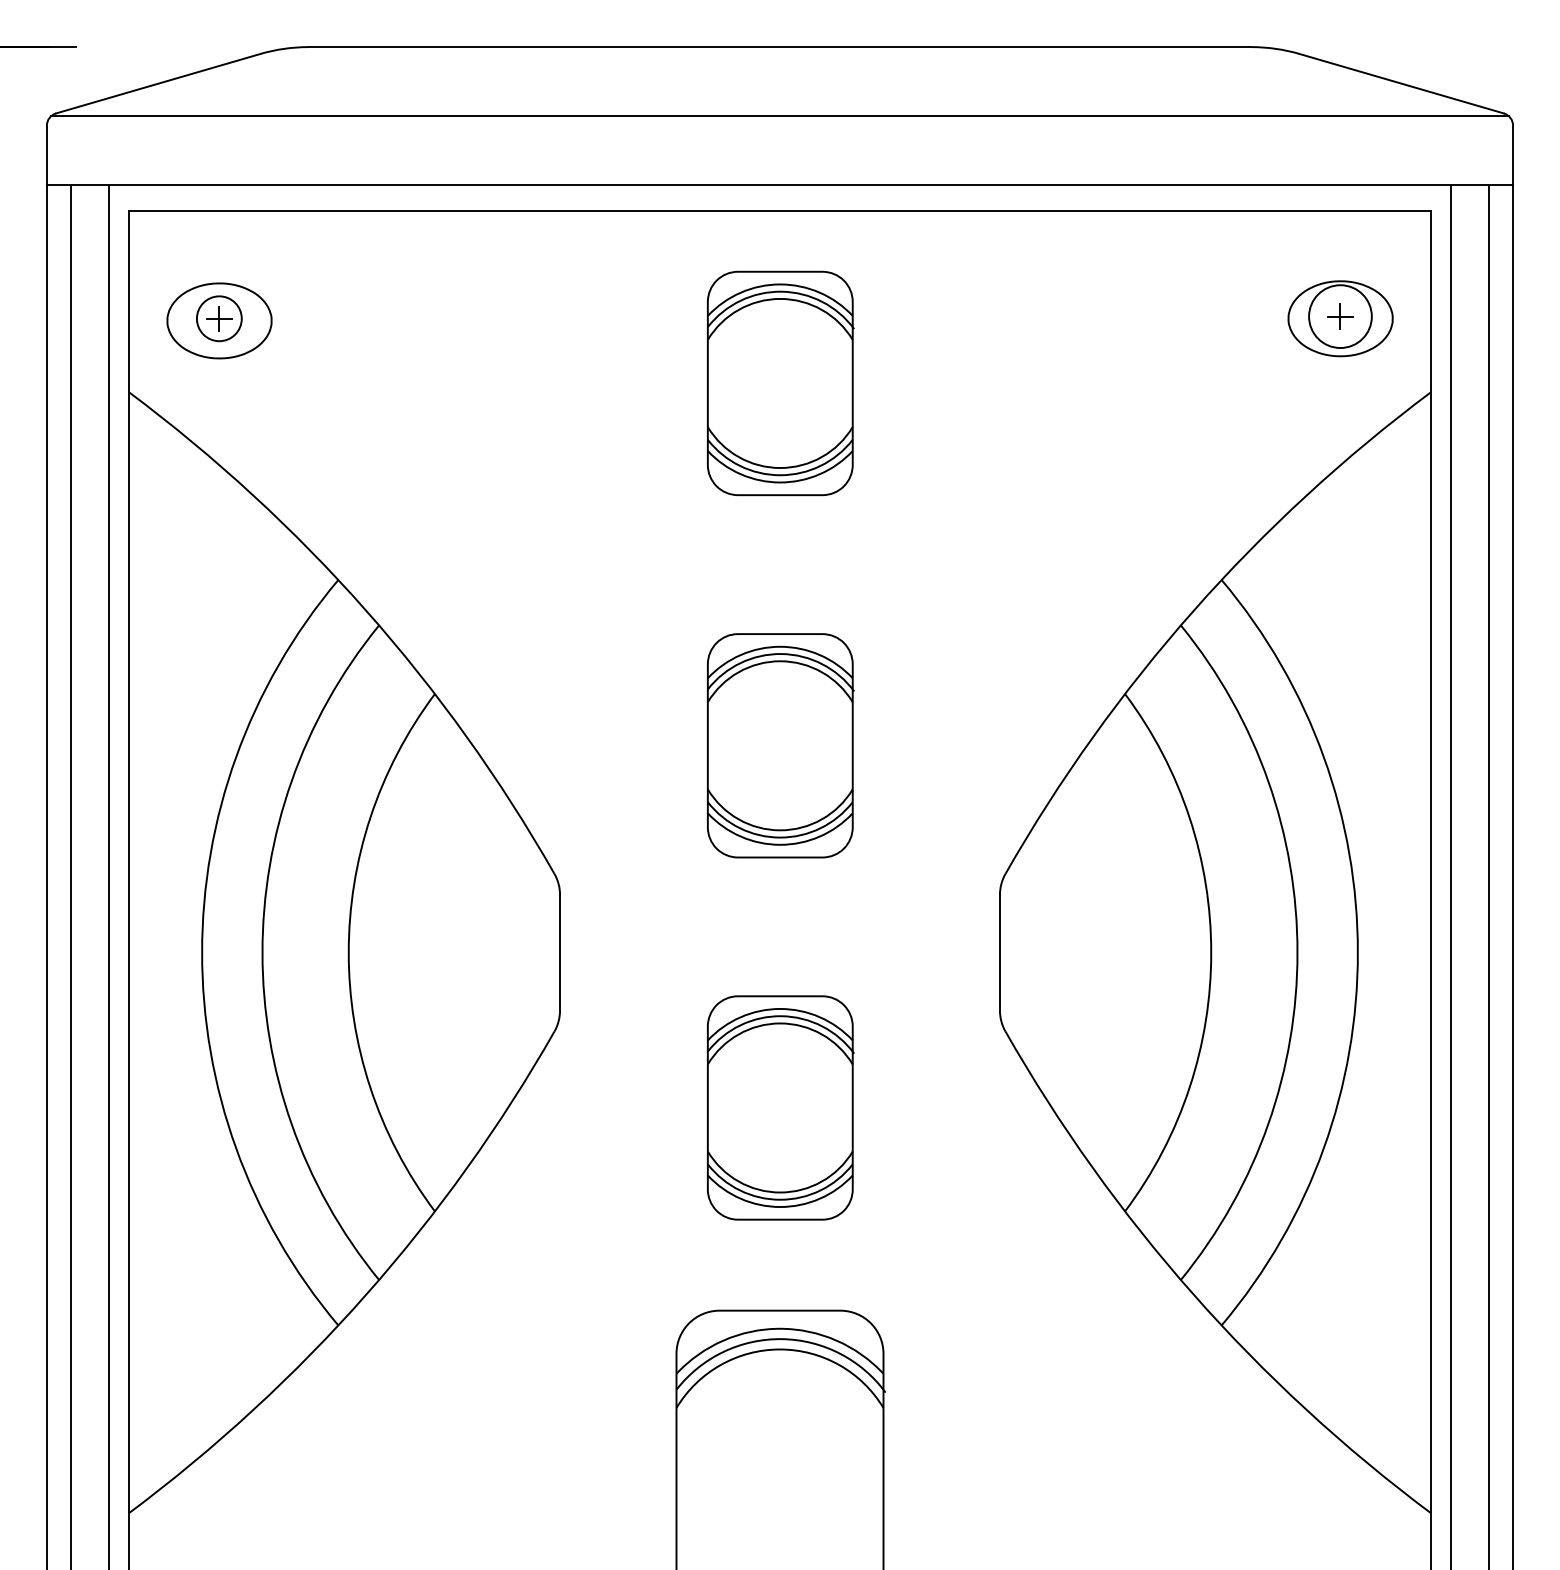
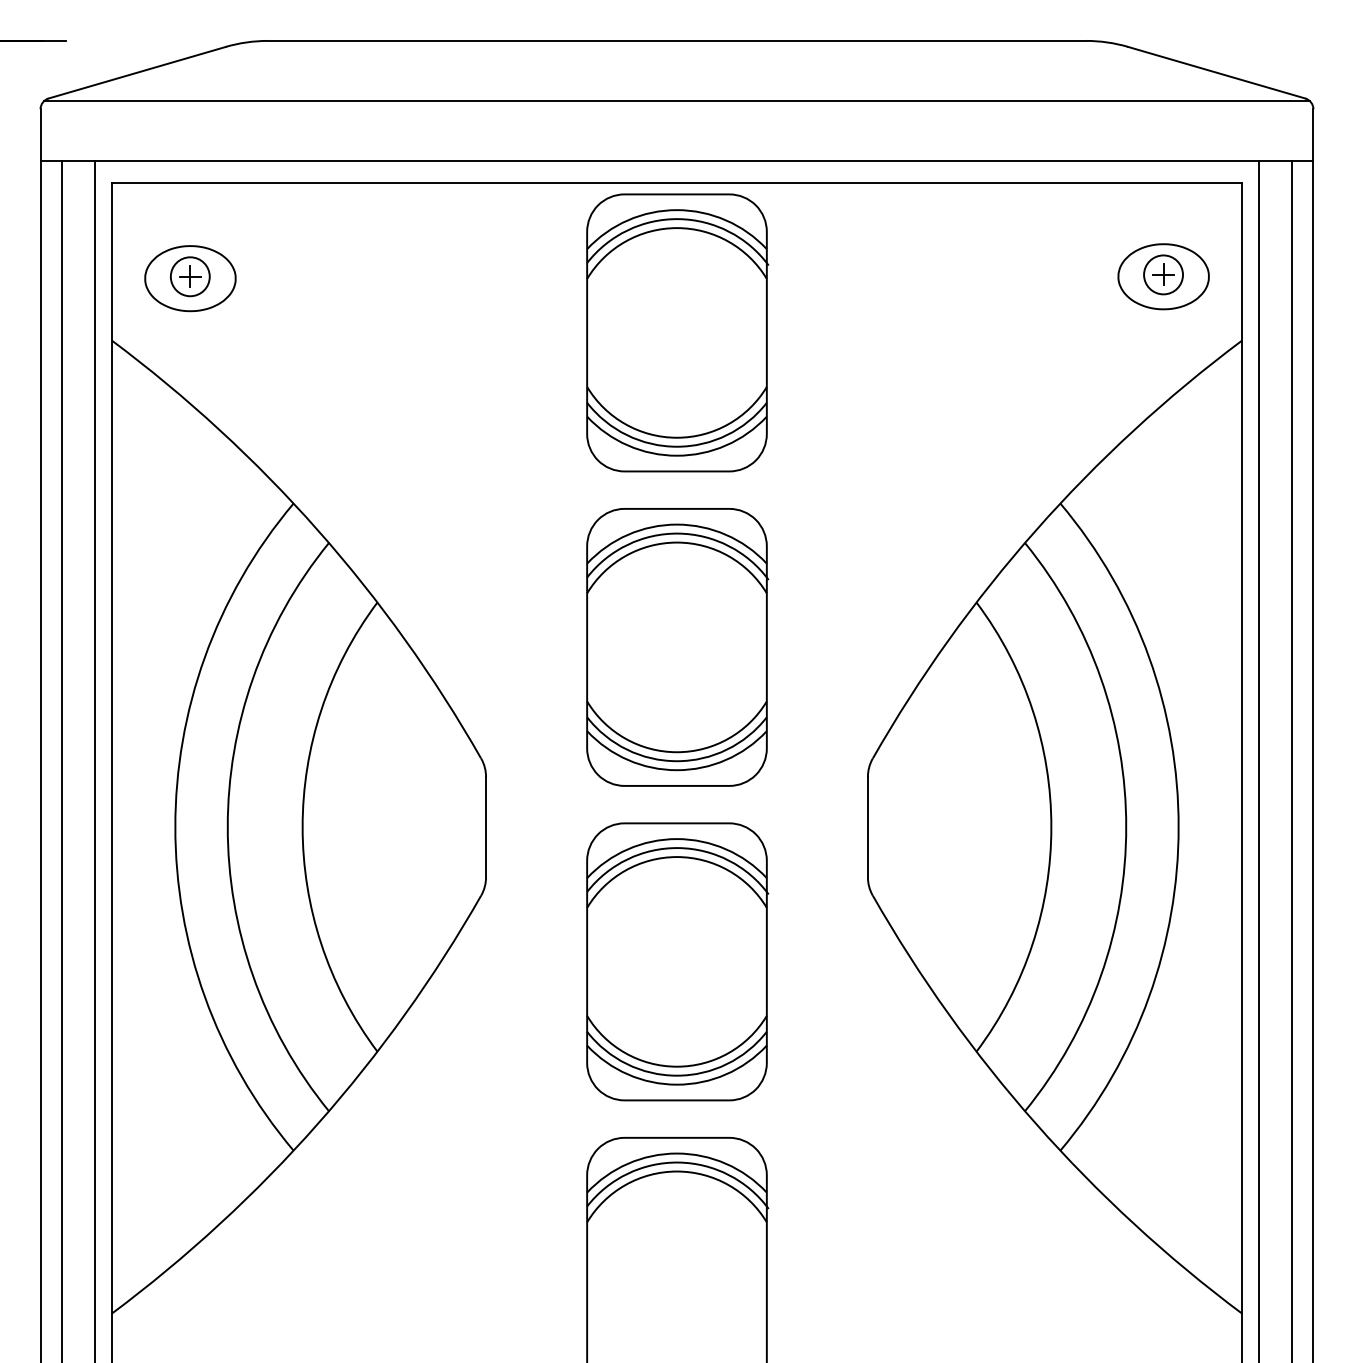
circle: (1340, 316) -> (1163, 274), size x0.71
part: (780, 383) -> (677, 332), size x1.43
part: (780, 745) -> (677, 647), size x1.43
part: (780, 1107) -> (677, 961), size x1.43

